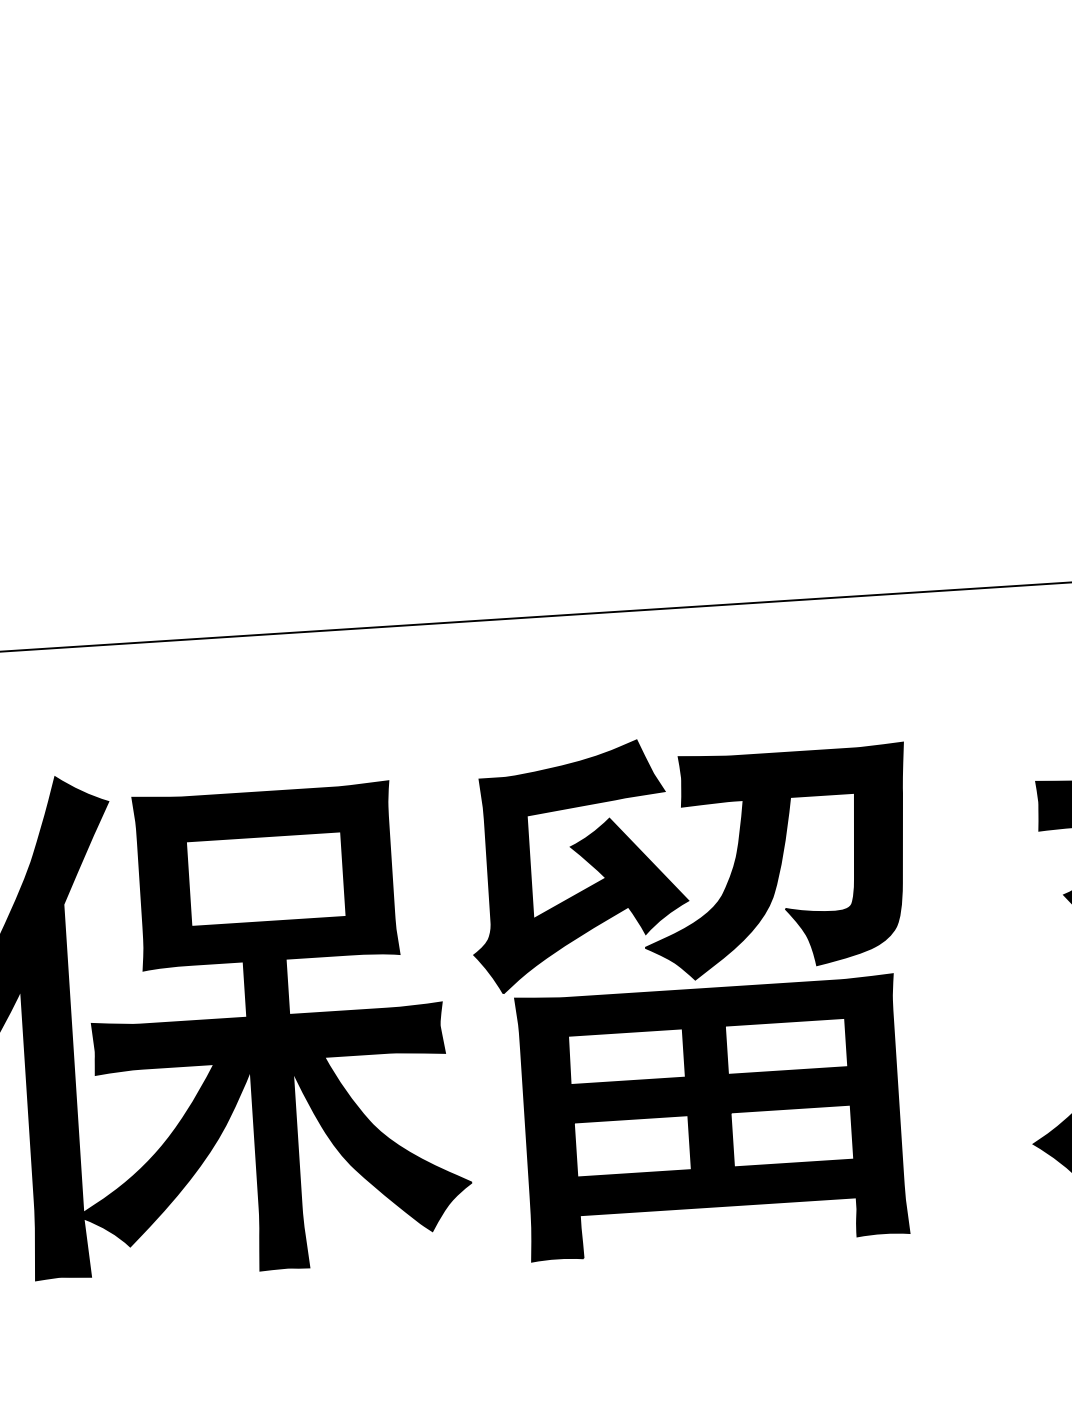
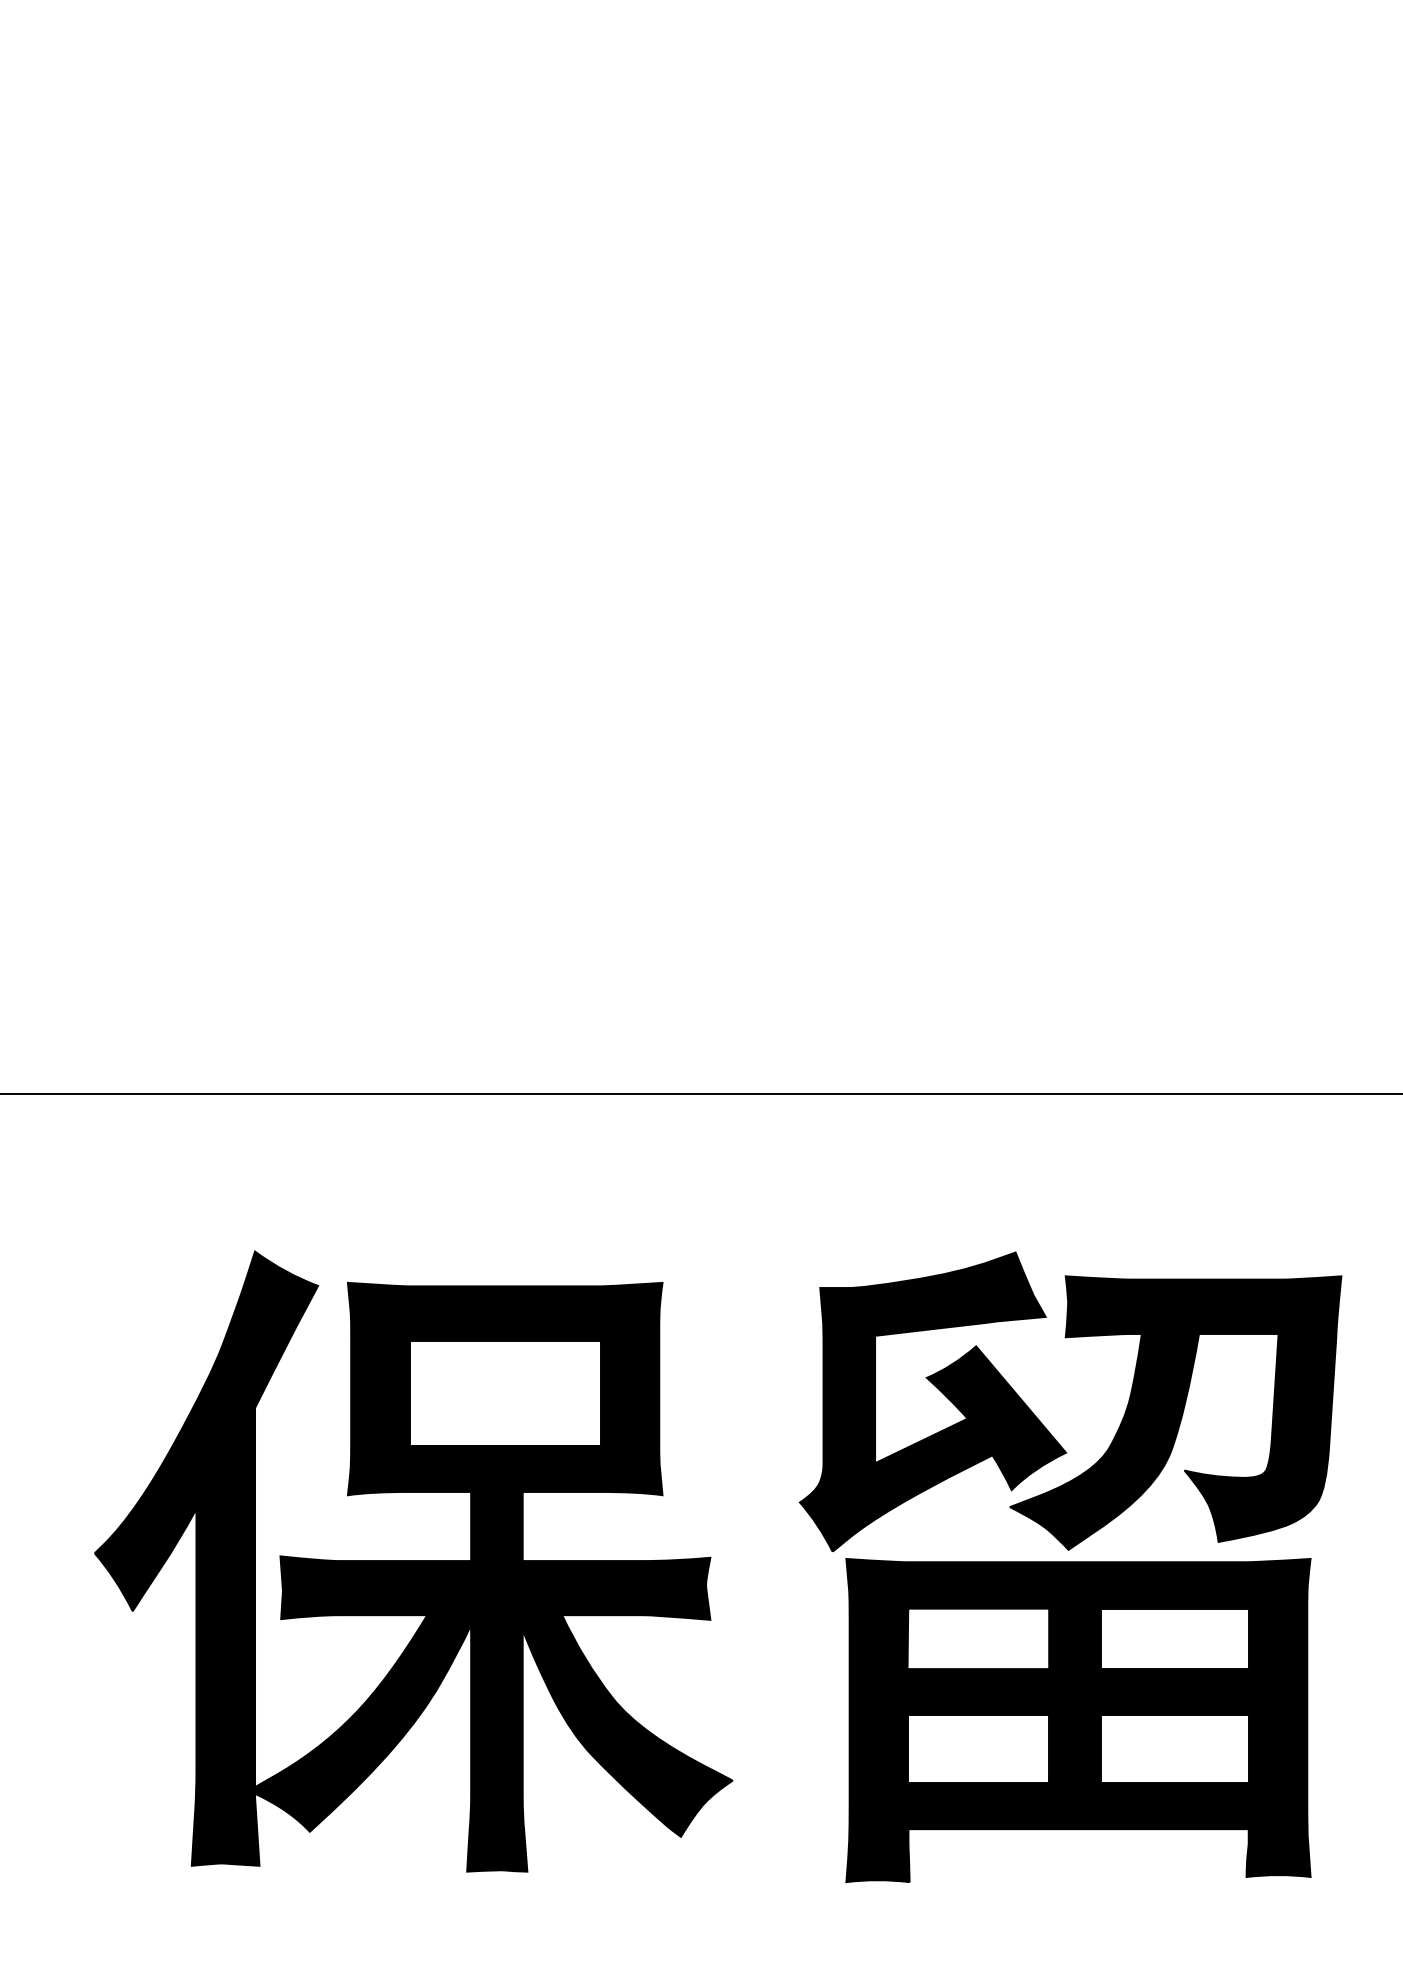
part: (697, 993) -> (1070, 1567), moved

